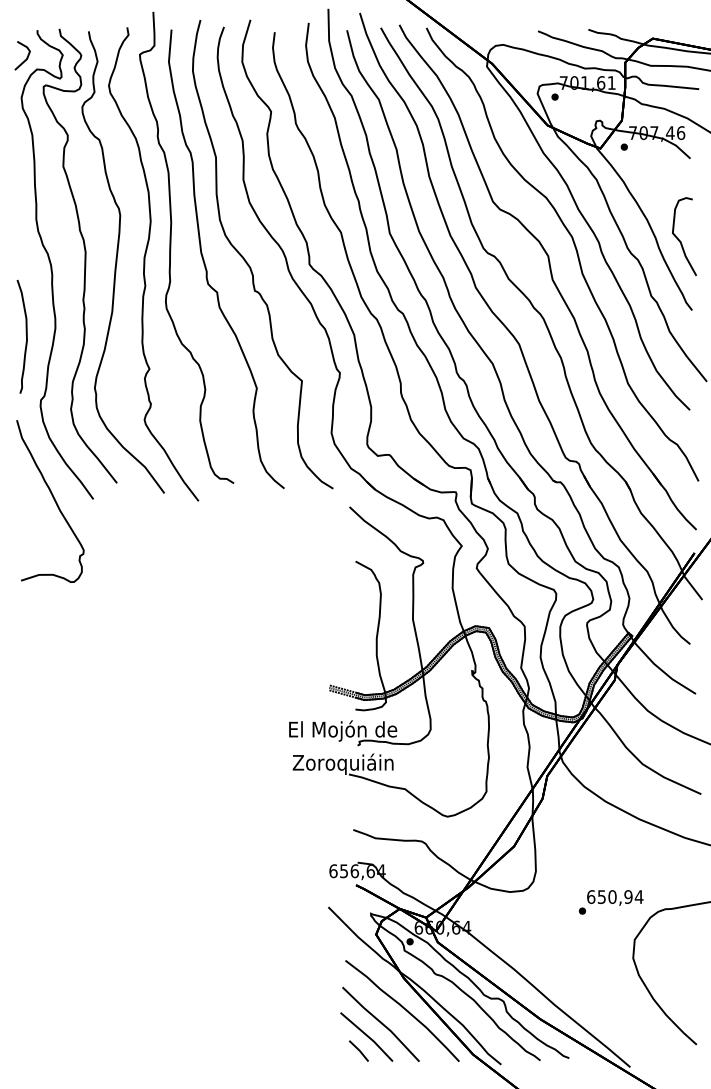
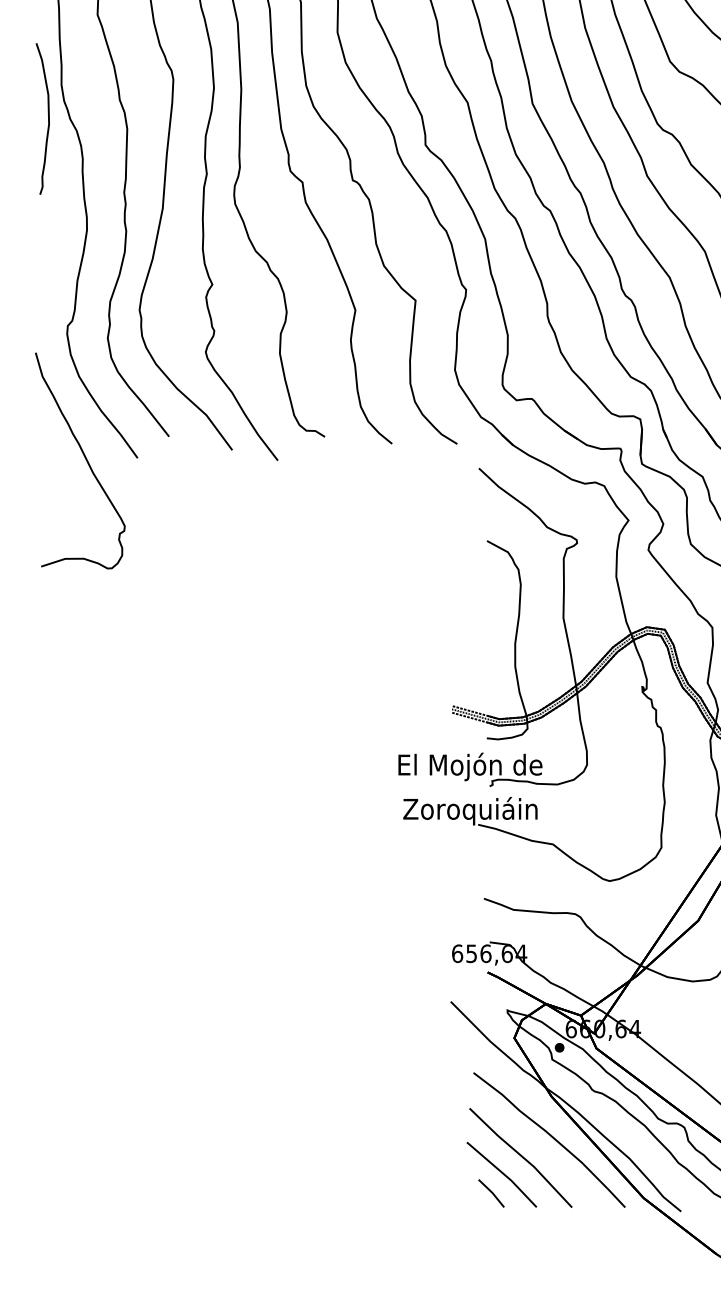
curve: (25, 333) -> (47, 114), moved

